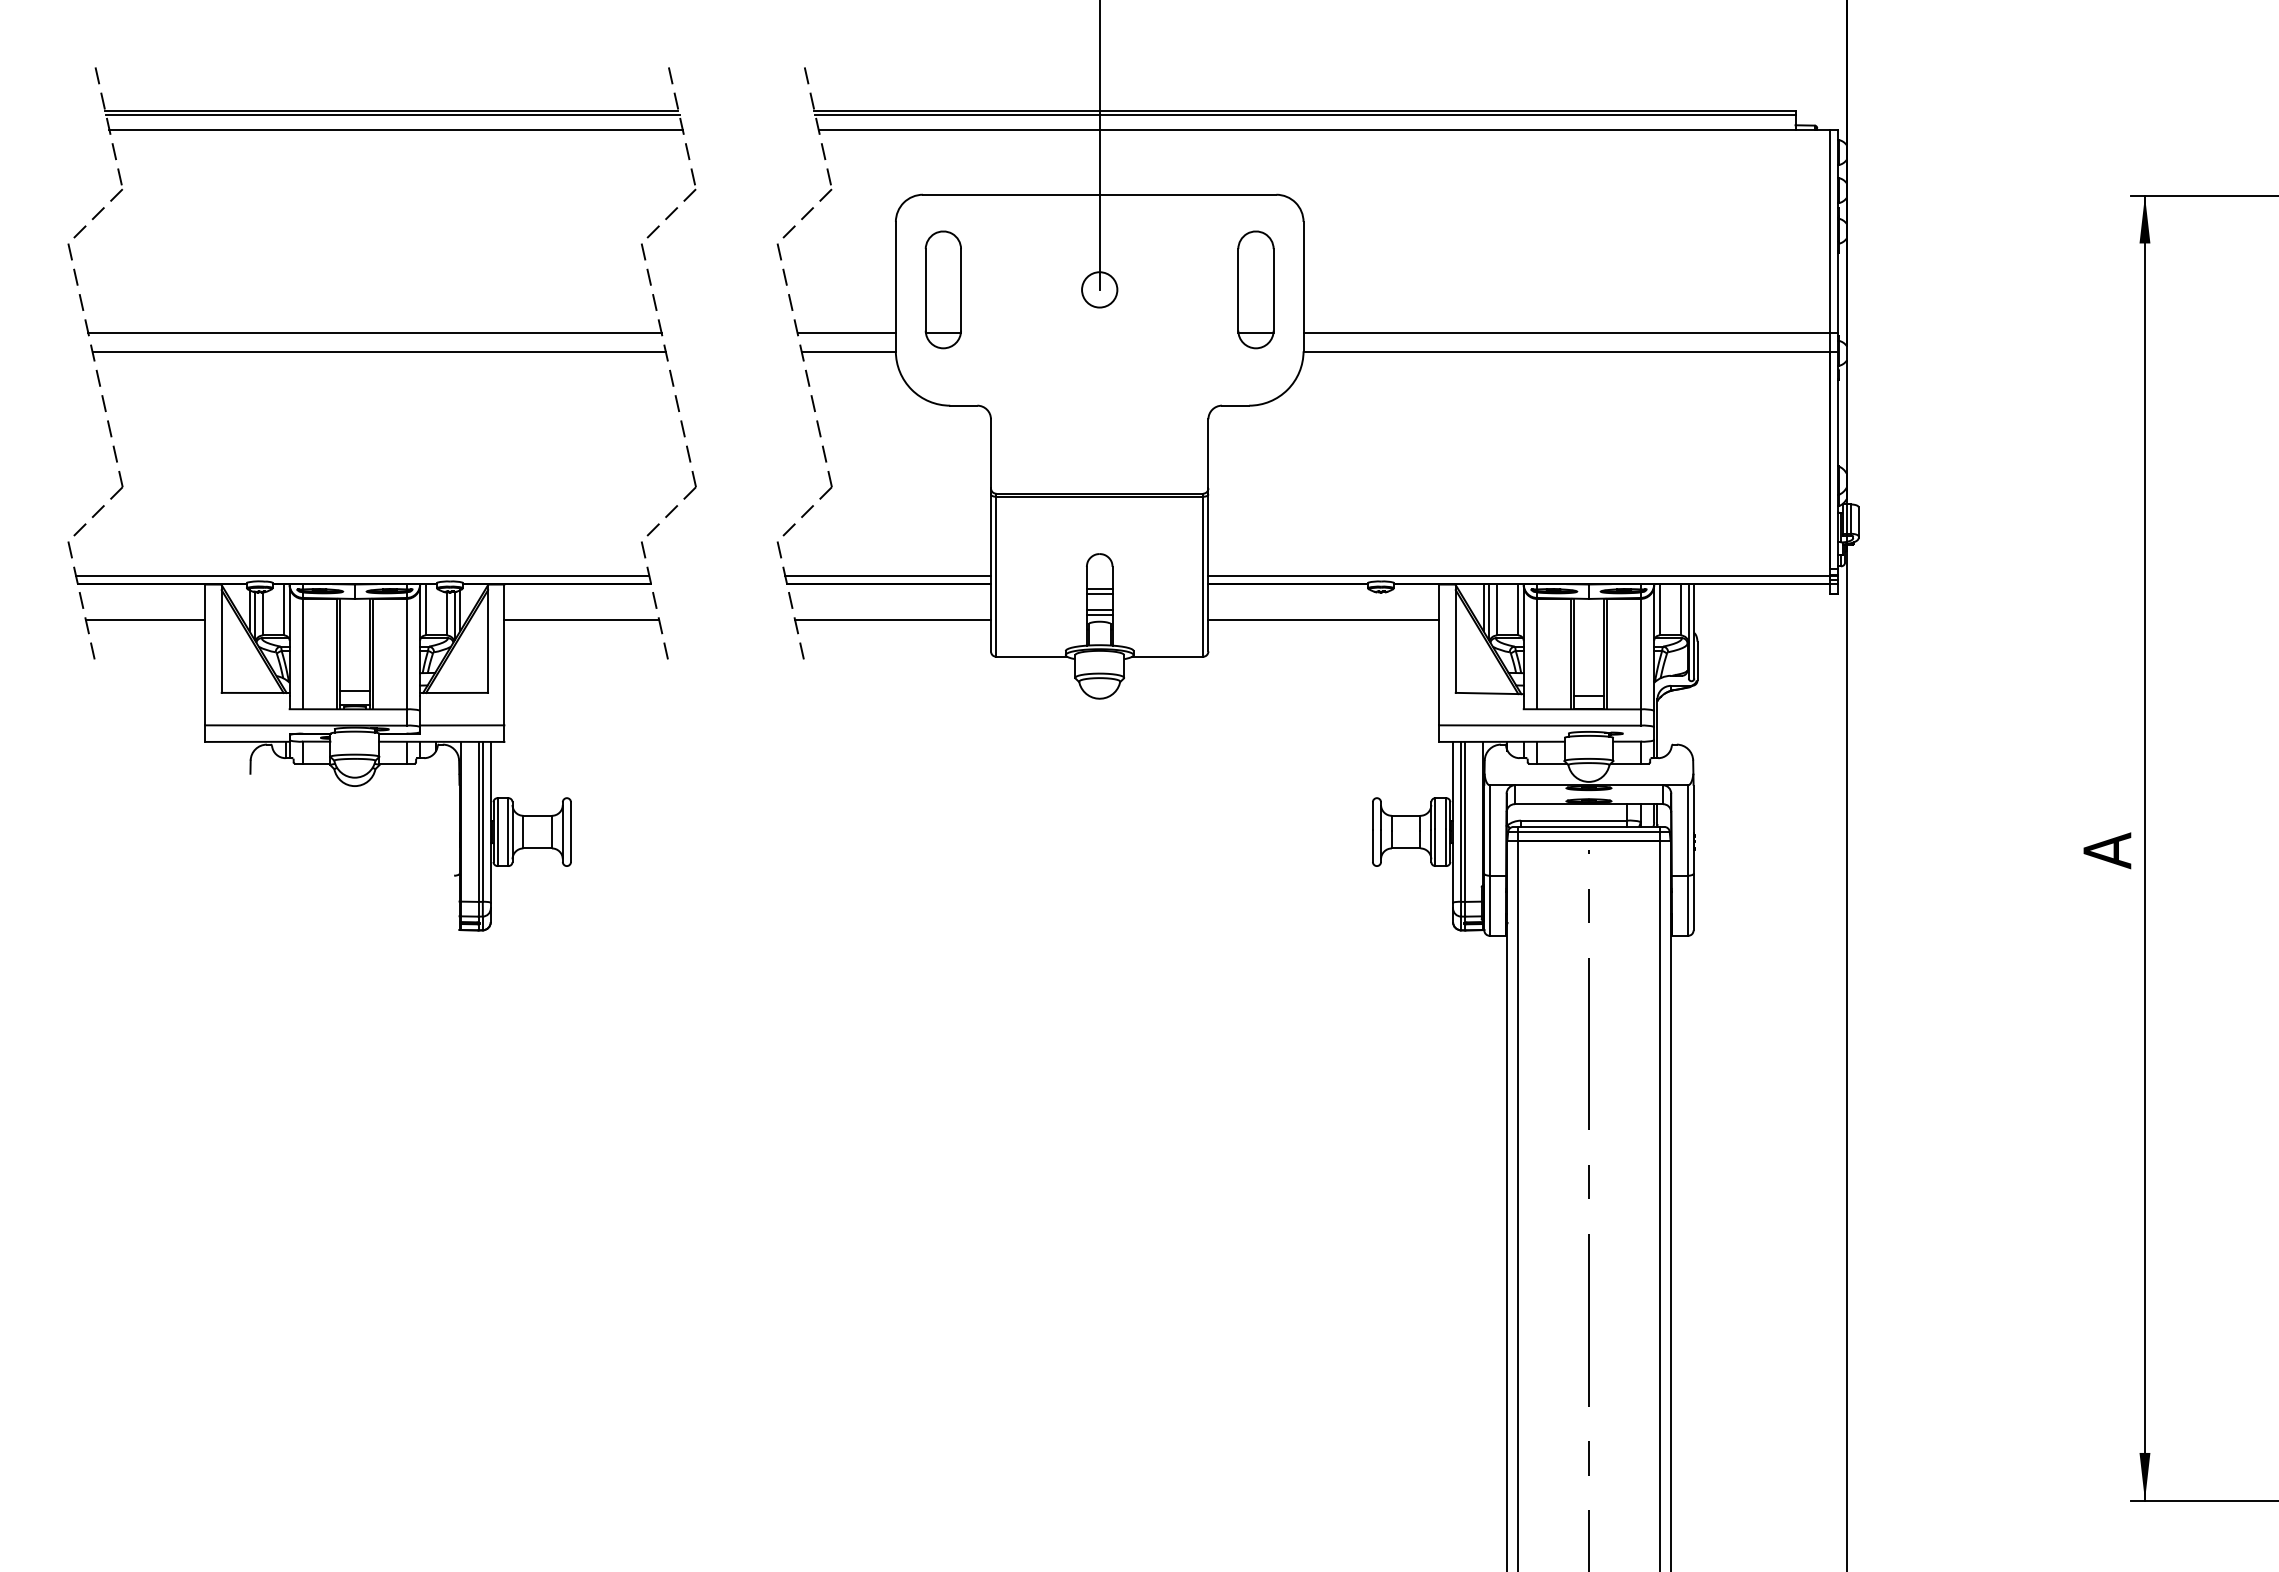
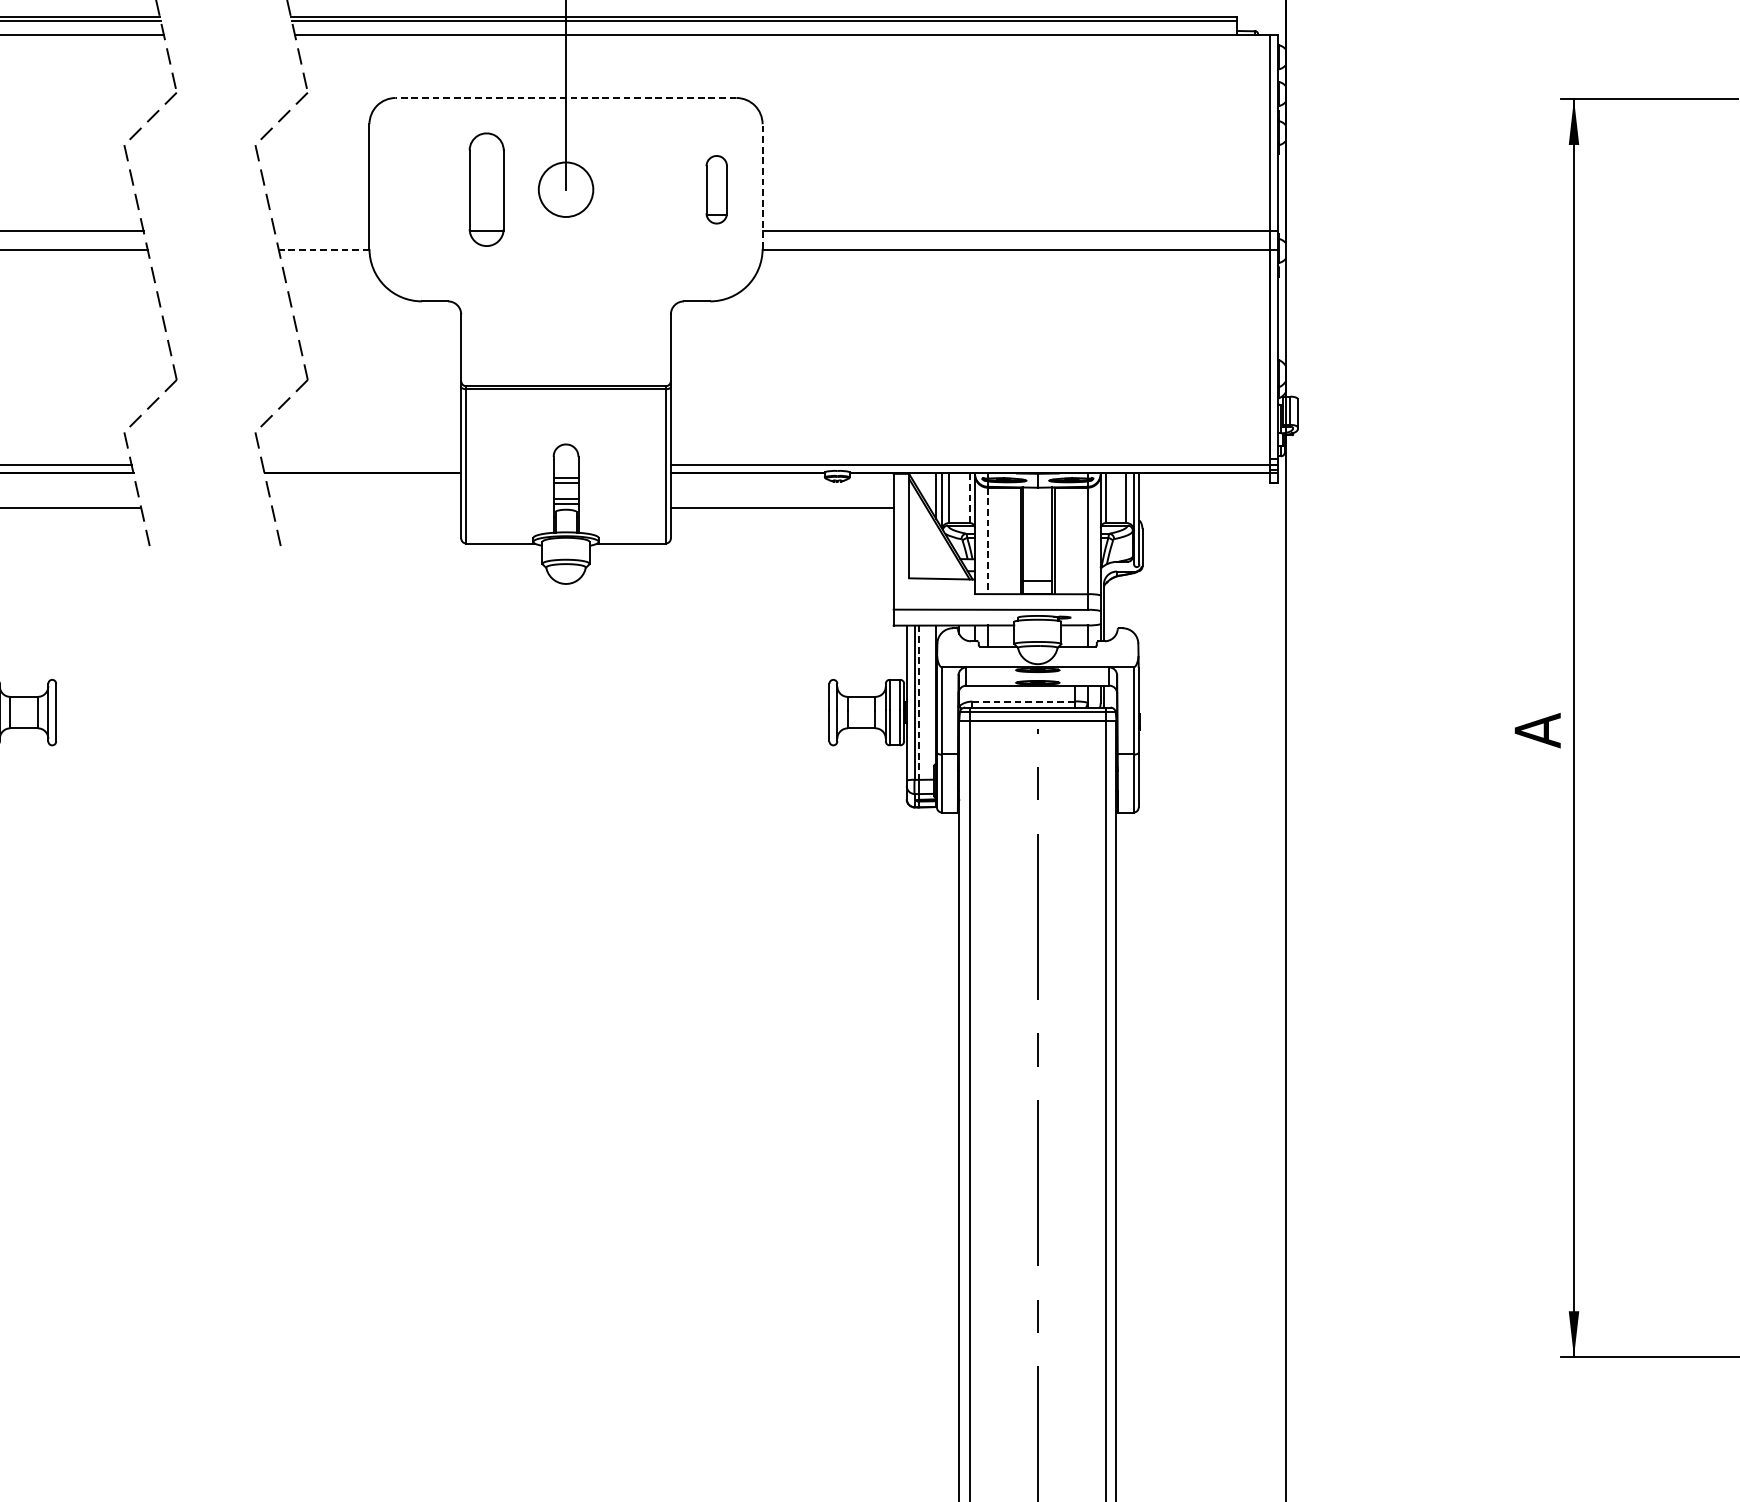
line: (1099, 194) -> (565, 97), solid -> dashed
line: (1303, 286) -> (762, 186), solid -> dashed
part: (942, 289) -> (485, 189), moved
circle: (1099, 289) -> (565, 189), size x1.6
part: (1255, 289) -> (716, 189), size x0.6
line: (846, 332) -> (321, 230), removed
line: (848, 351) -> (323, 249), solid -> dashed
line: (887, 575) -> (361, 465), removed
line: (1518, 609) -> (969, 497), solid -> dashed
line: (892, 620) -> (366, 508), removed
line: (1537, 654) -> (988, 541), solid -> dashed
line: (1574, 820) -> (1023, 701), solid -> dashed
line: (1465, 822) -> (918, 703), solid -> dashed

